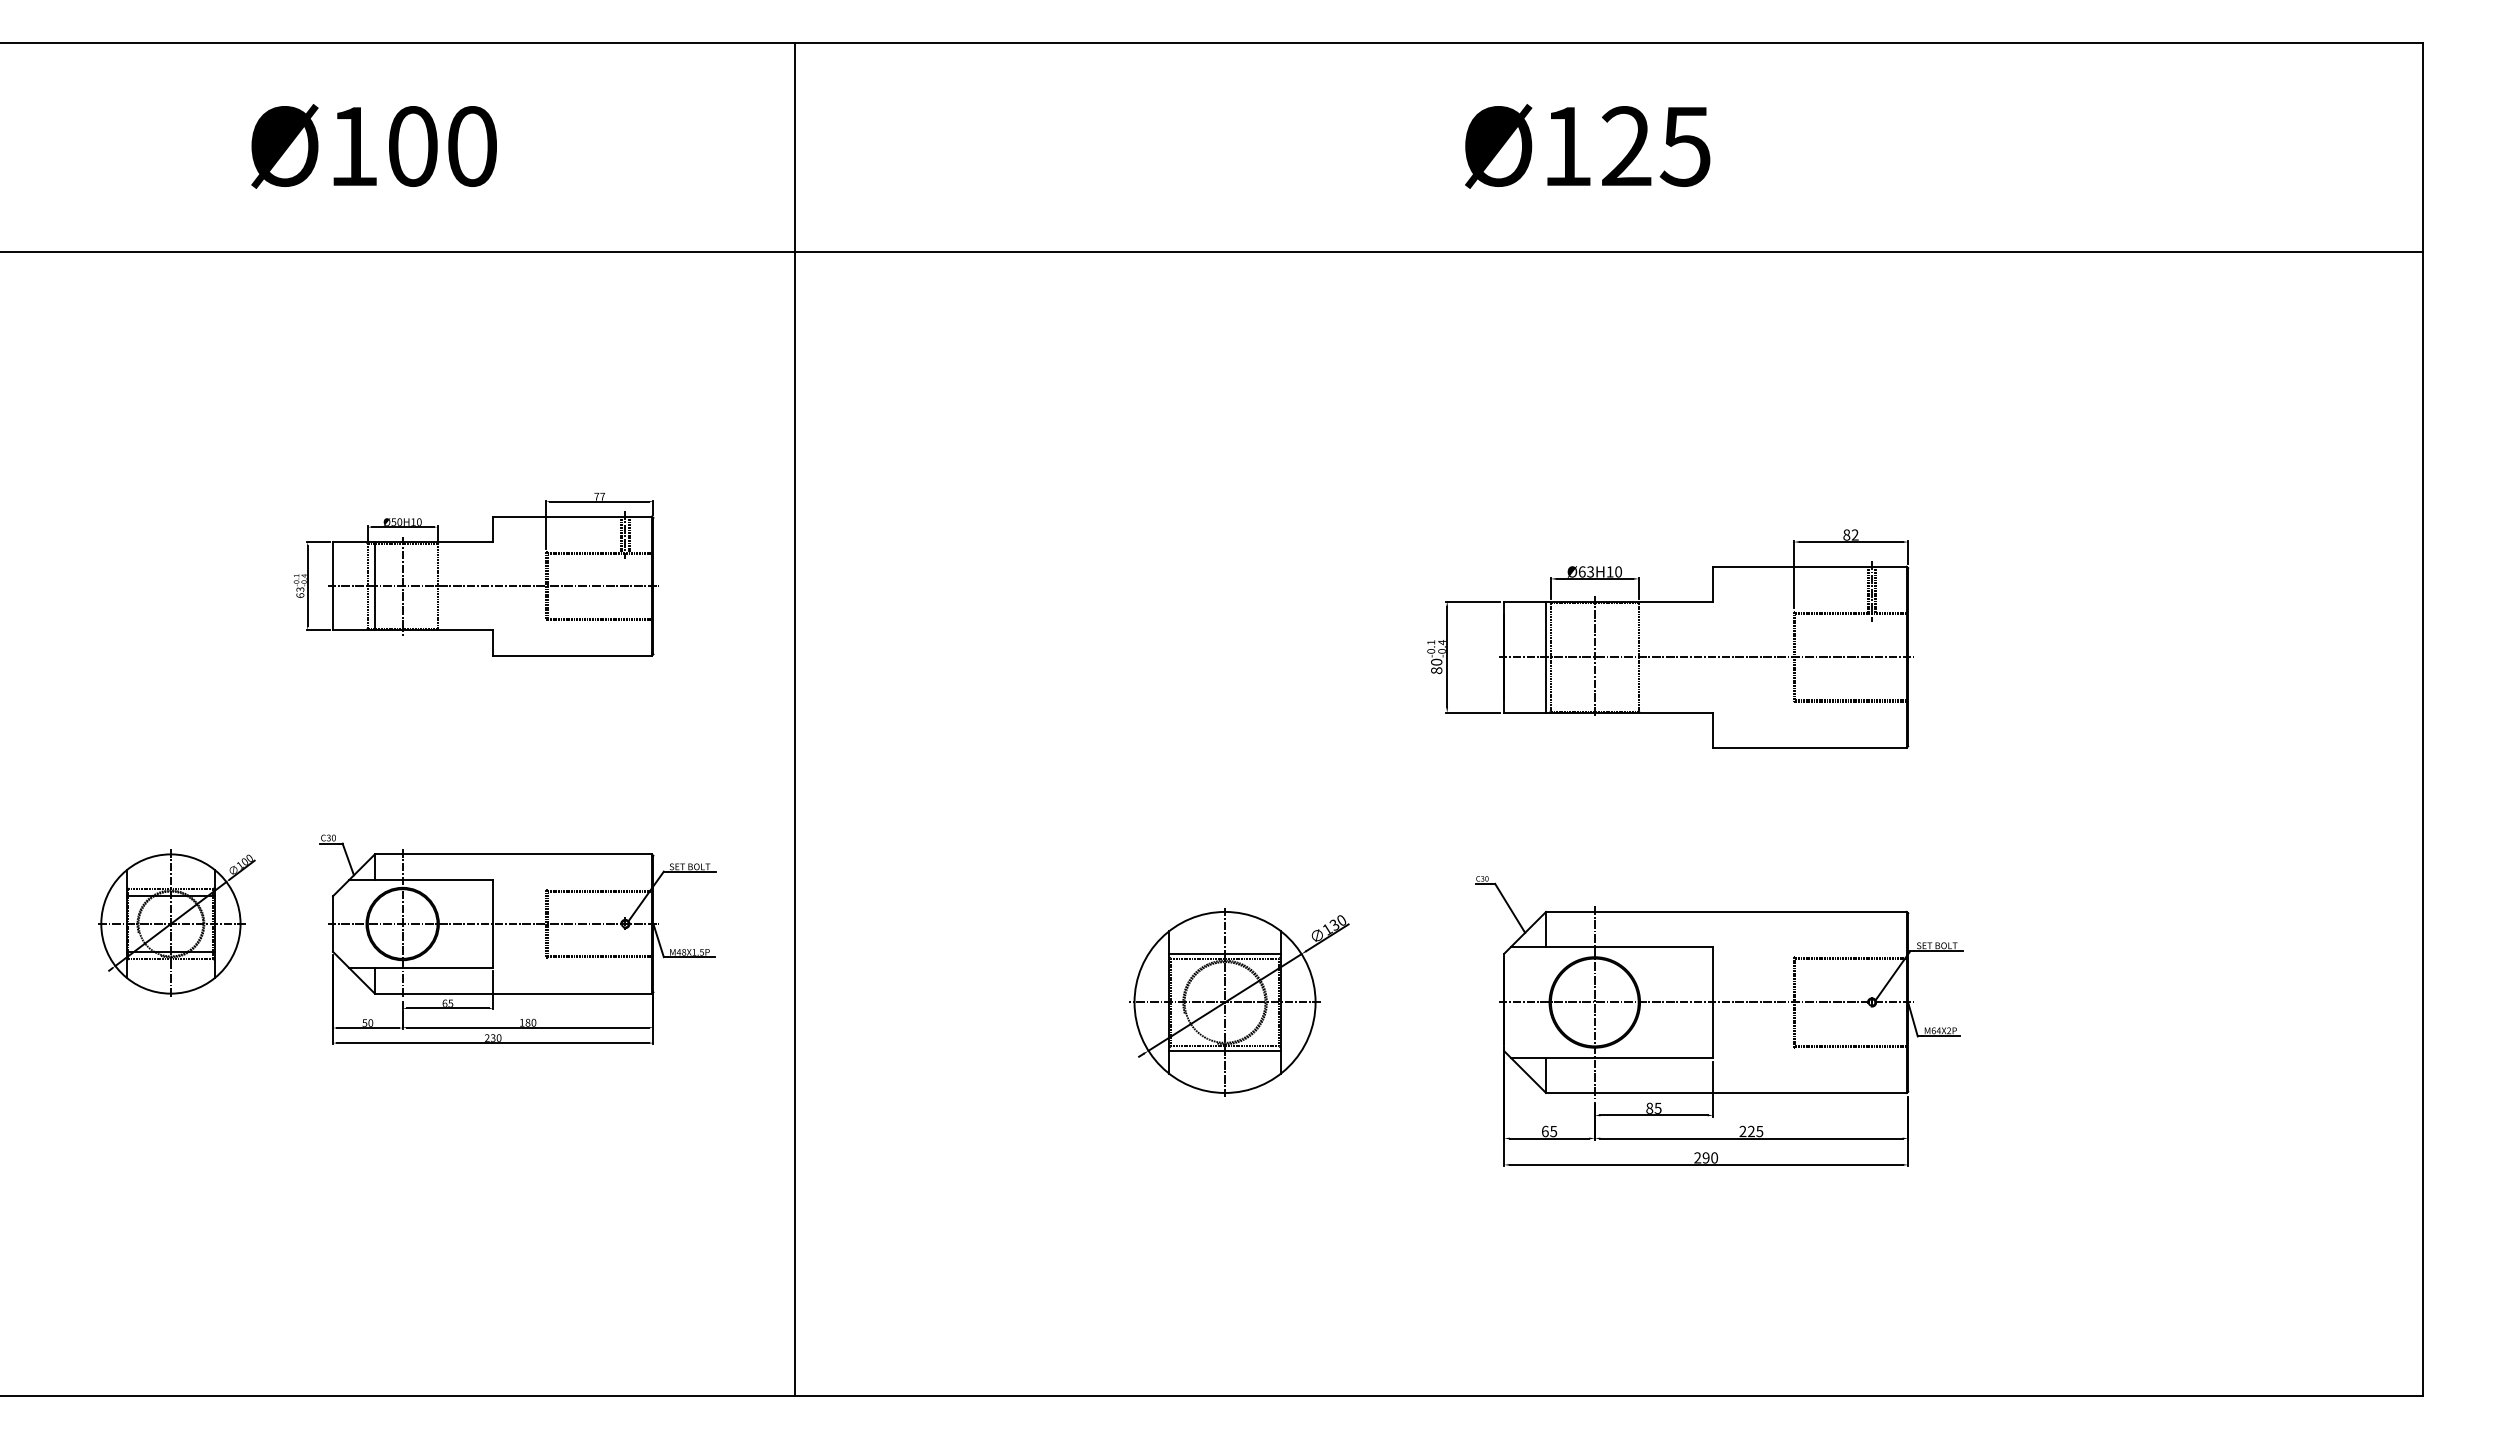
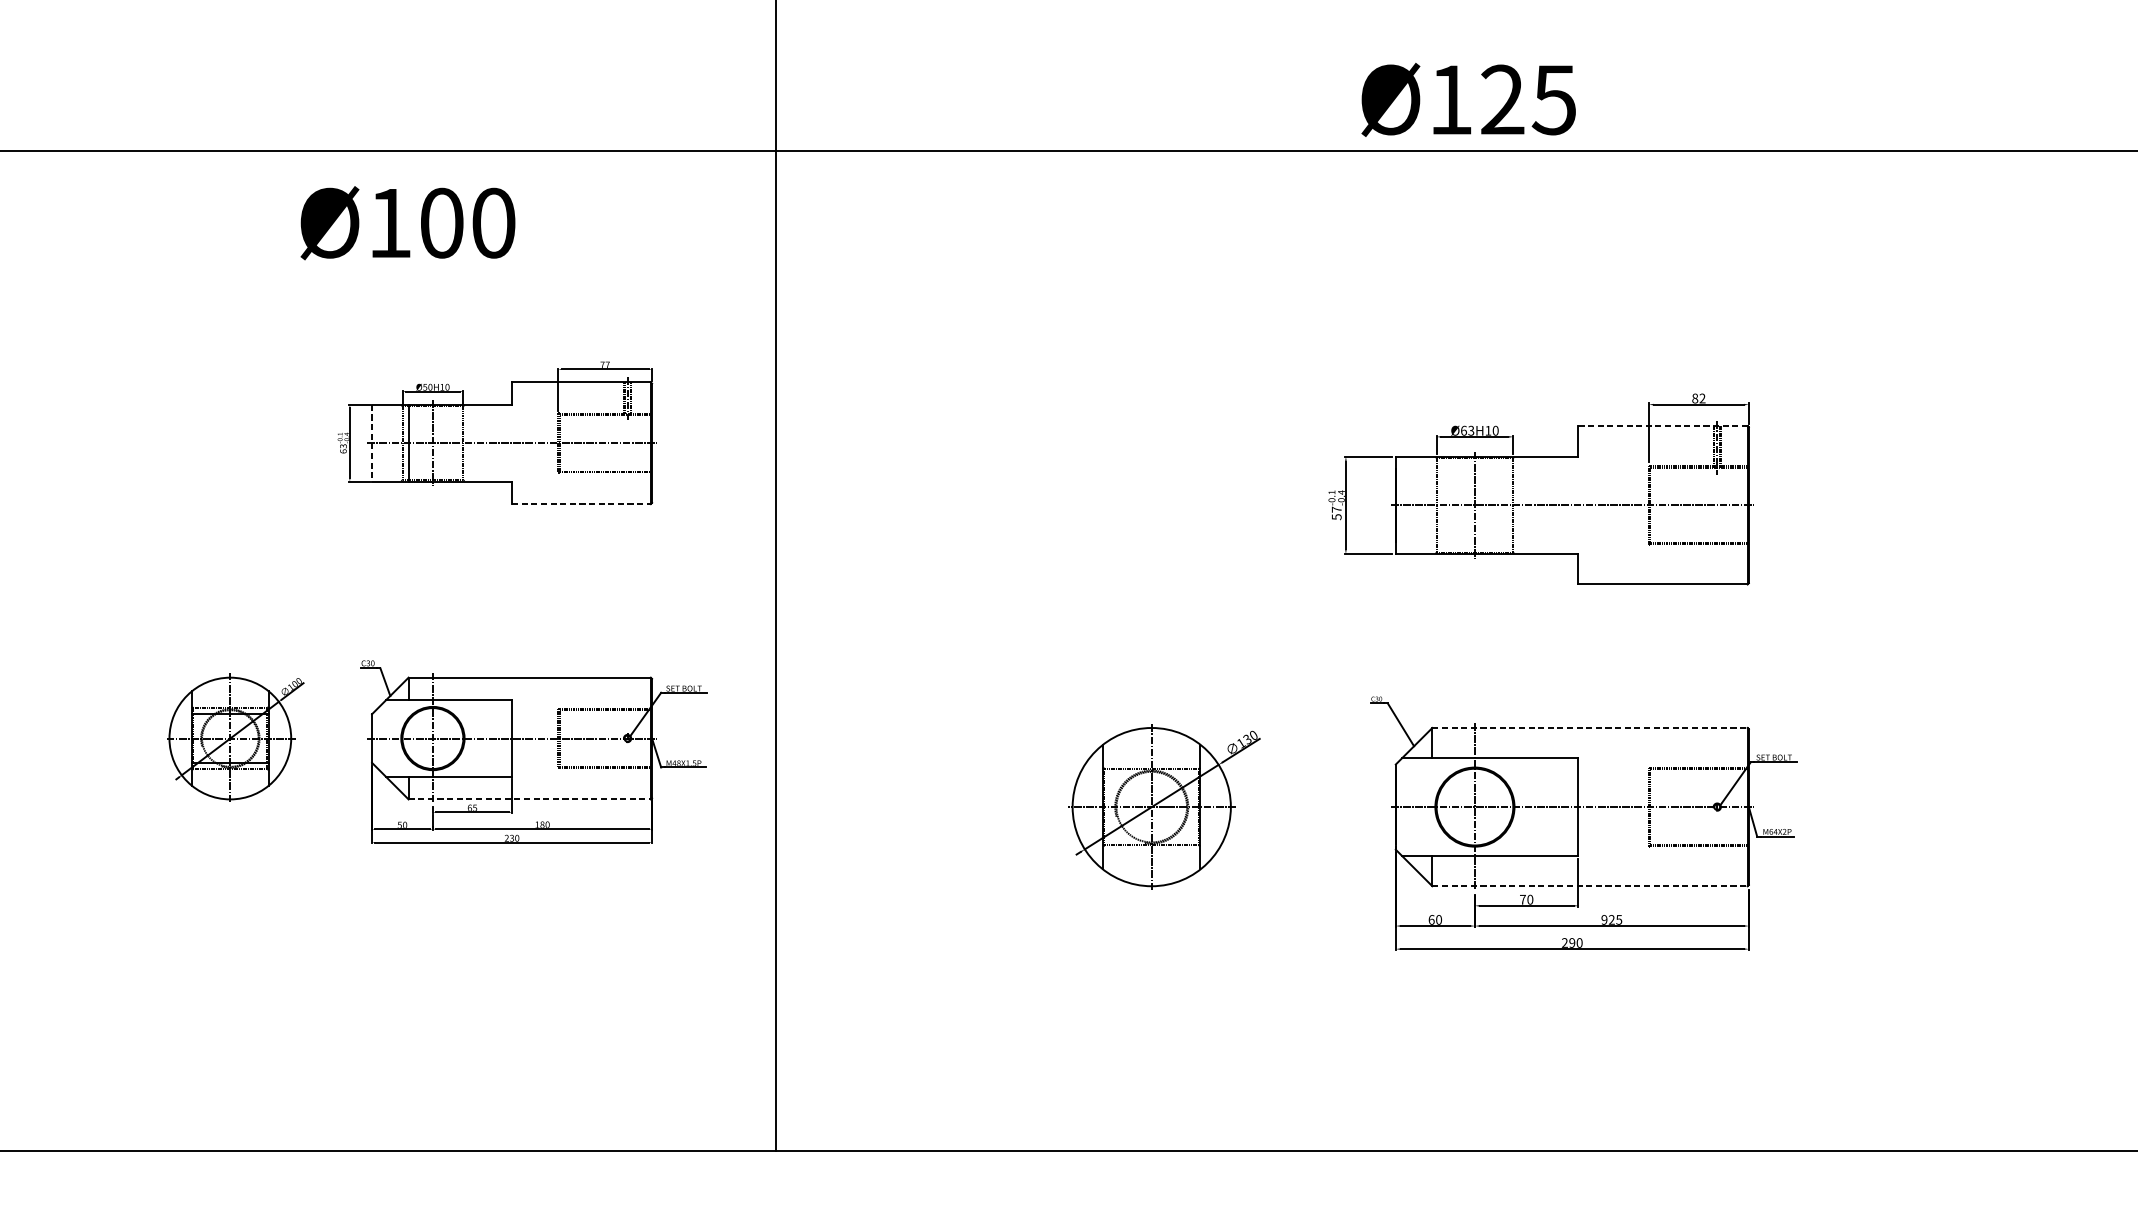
text: (373, 146) -> (407, 223), moved
text: (1587, 146) -> (1468, 100), moved
line: (1809, 566) -> (1662, 426), solid -> dashed
line: (333, 586) -> (372, 443), solid -> dashed
line: (573, 655) -> (582, 503), solid -> dashed
line: (1546, 656) -> (1432, 504), removed
text: (1436, 666) -> (1336, 513), 80 -> 57
line: (1726, 911) -> (1590, 727), solid -> dashed
line: (1224, 953) -> (1151, 764), removed
line: (513, 993) -> (529, 799), solid -> dashed
line: (1224, 1051) -> (1151, 849), removed
line: (1726, 1092) -> (1590, 885), solid -> dashed
text: (1653, 1107) -> (1526, 898), 85 -> 70
text: (1553, 1131) -> (1438, 919), 65 -> 60
text: (1742, 1131) -> (1604, 919), 225 -> 925

